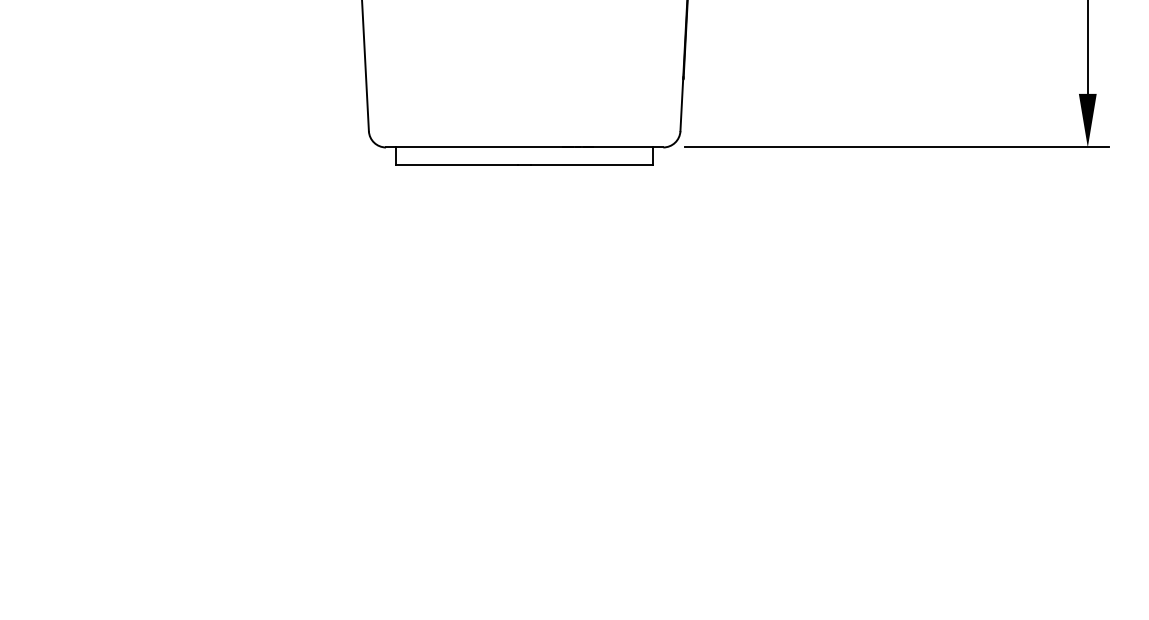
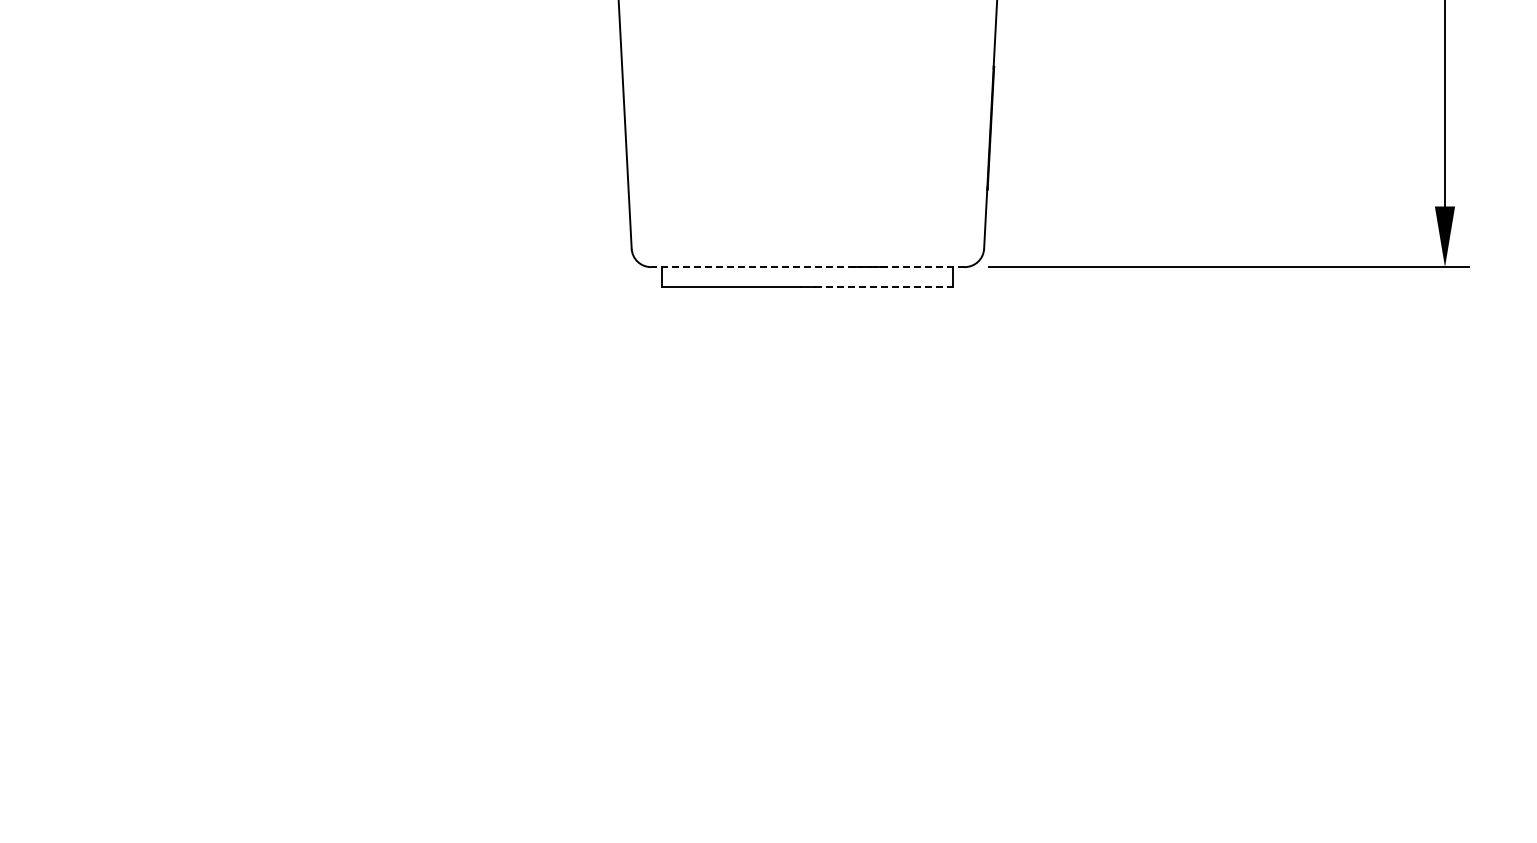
line: (524, 147) -> (807, 267), solid -> dashed
line: (592, 164) -> (884, 286), solid -> dashed

